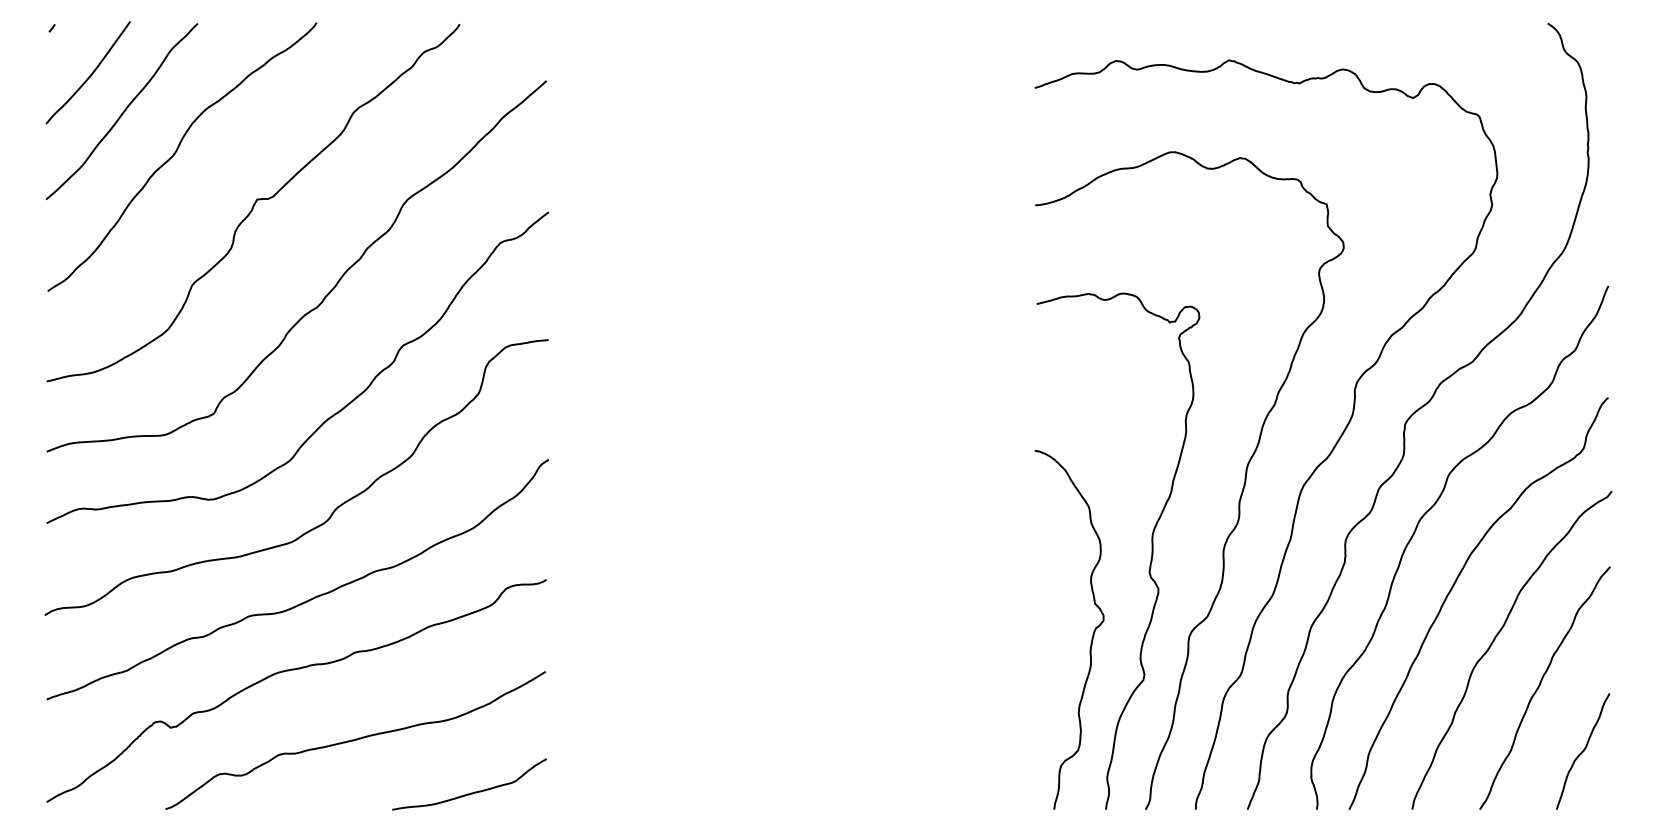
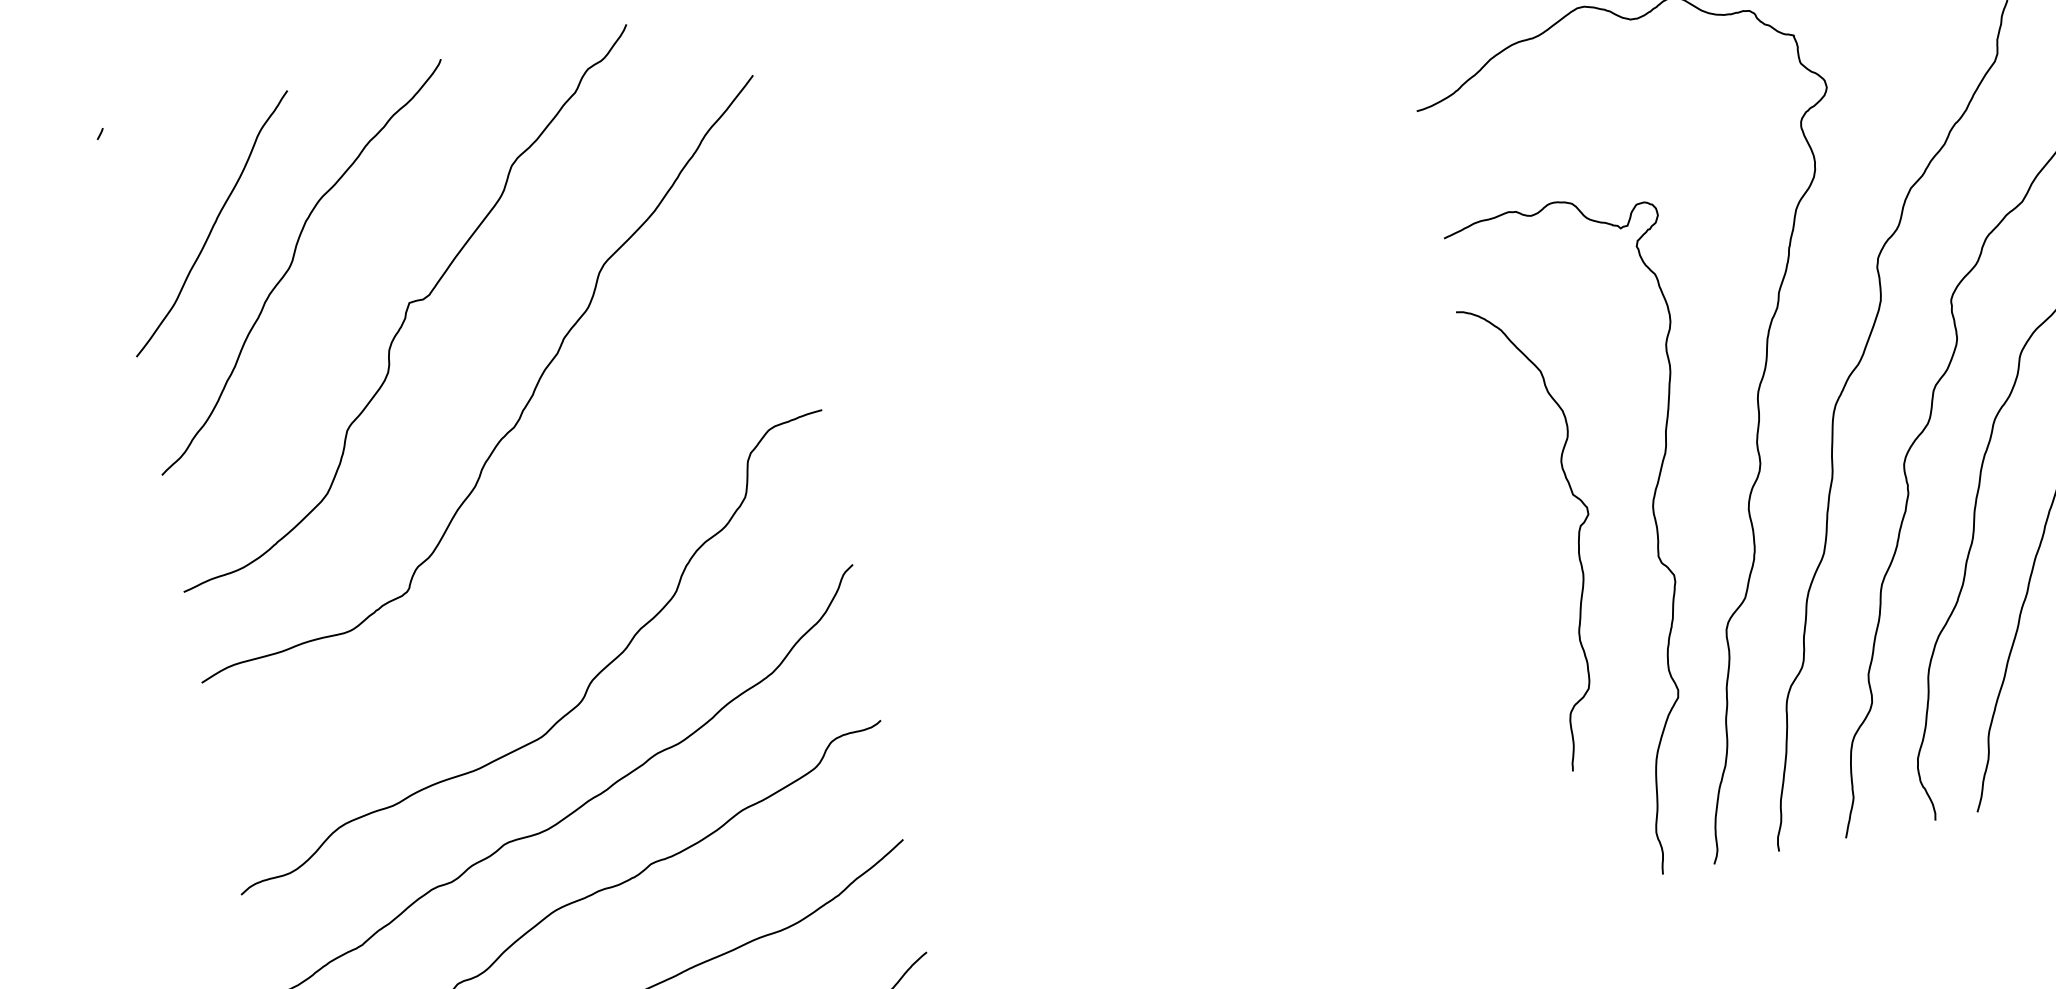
curve: (90, 74) -> (161, 183), removed
curve: (331, 415) -> (560, 563), removed
curve: (1092, 634) -> (1577, 535), moved

